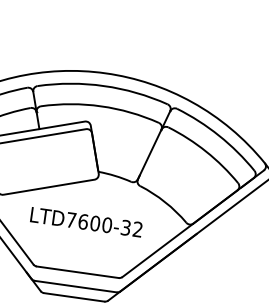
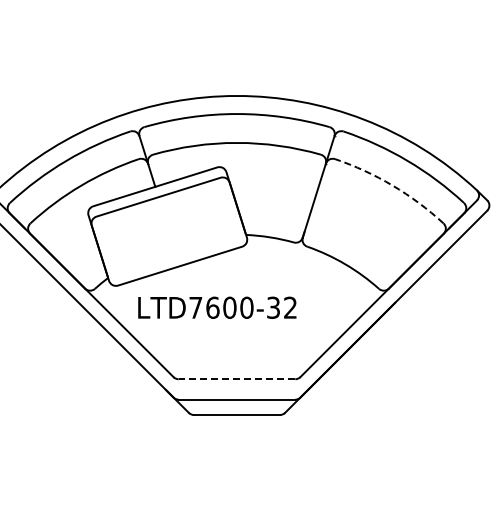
arc: (206, 151) -> (392, 185), solid -> dashed
text: (86, 222) -> (217, 307), moved
line: (77, 272) -> (236, 379), solid -> dashed

